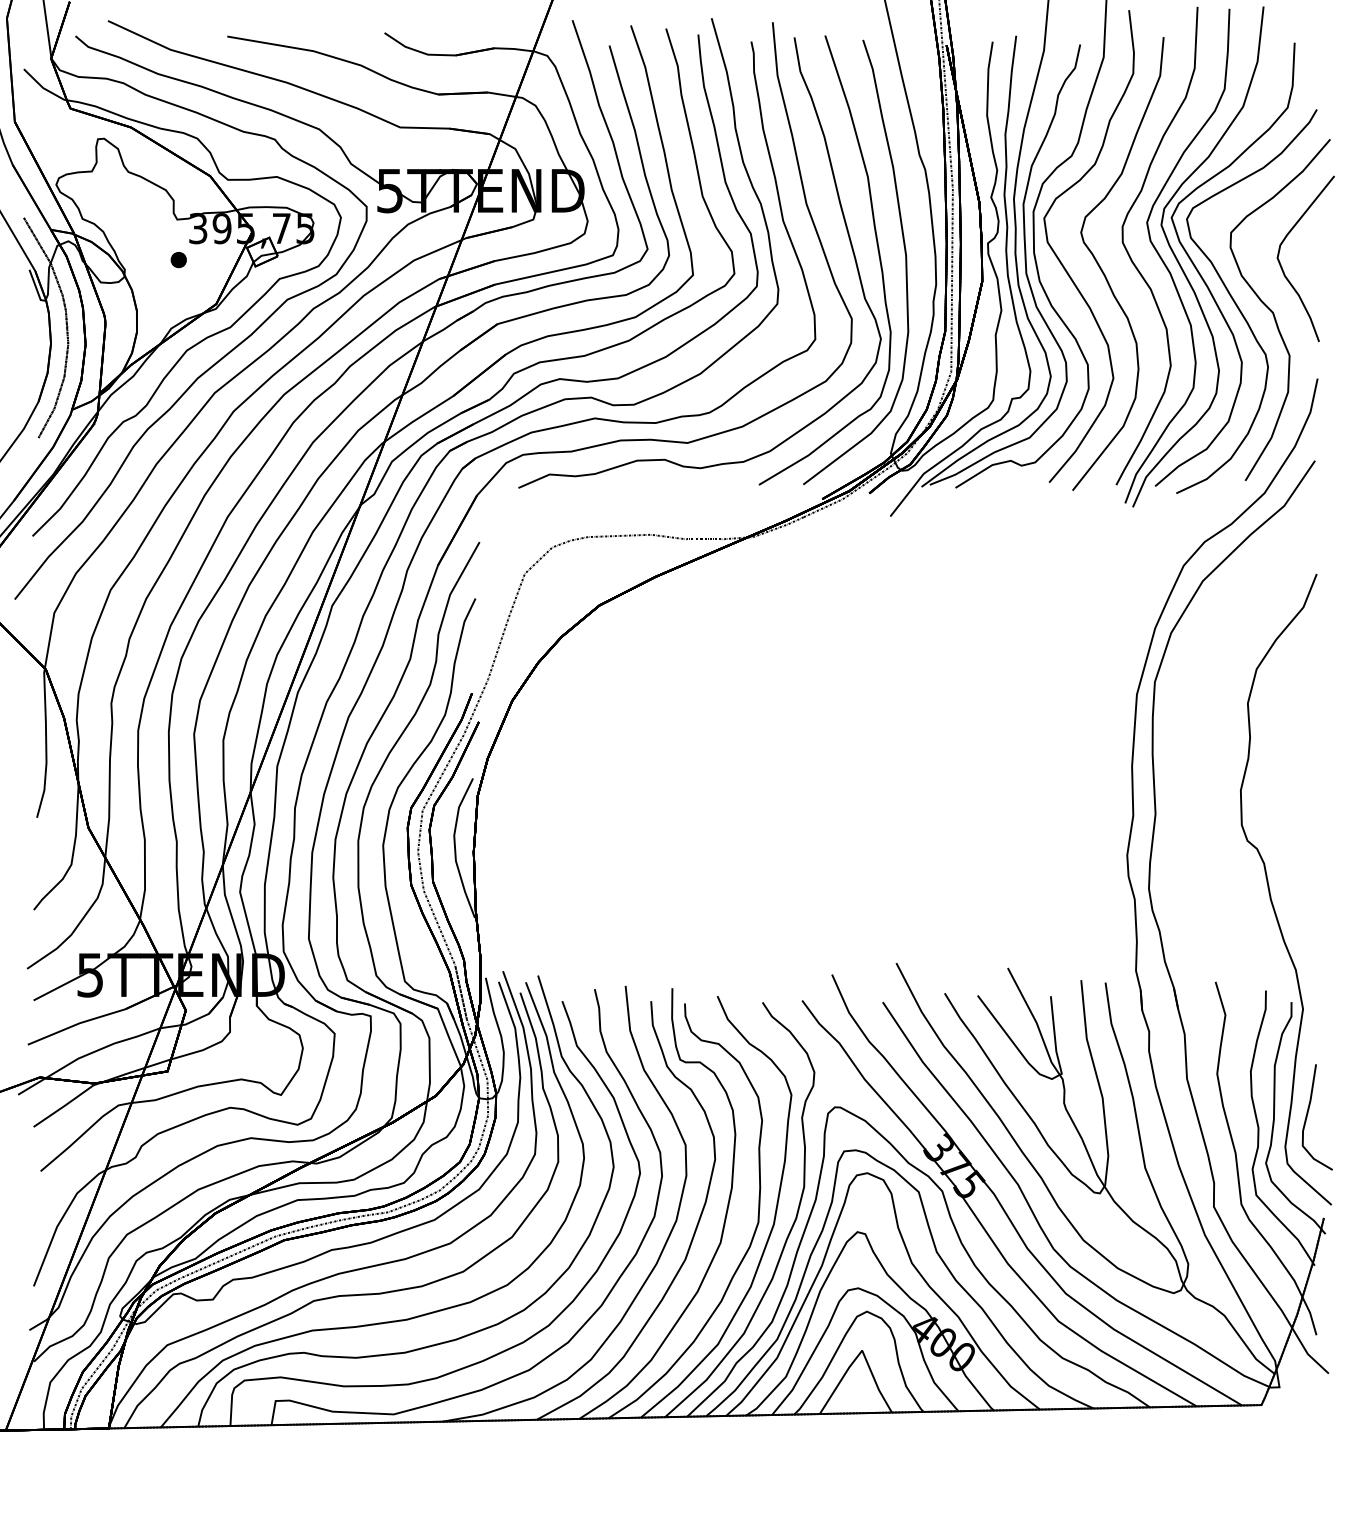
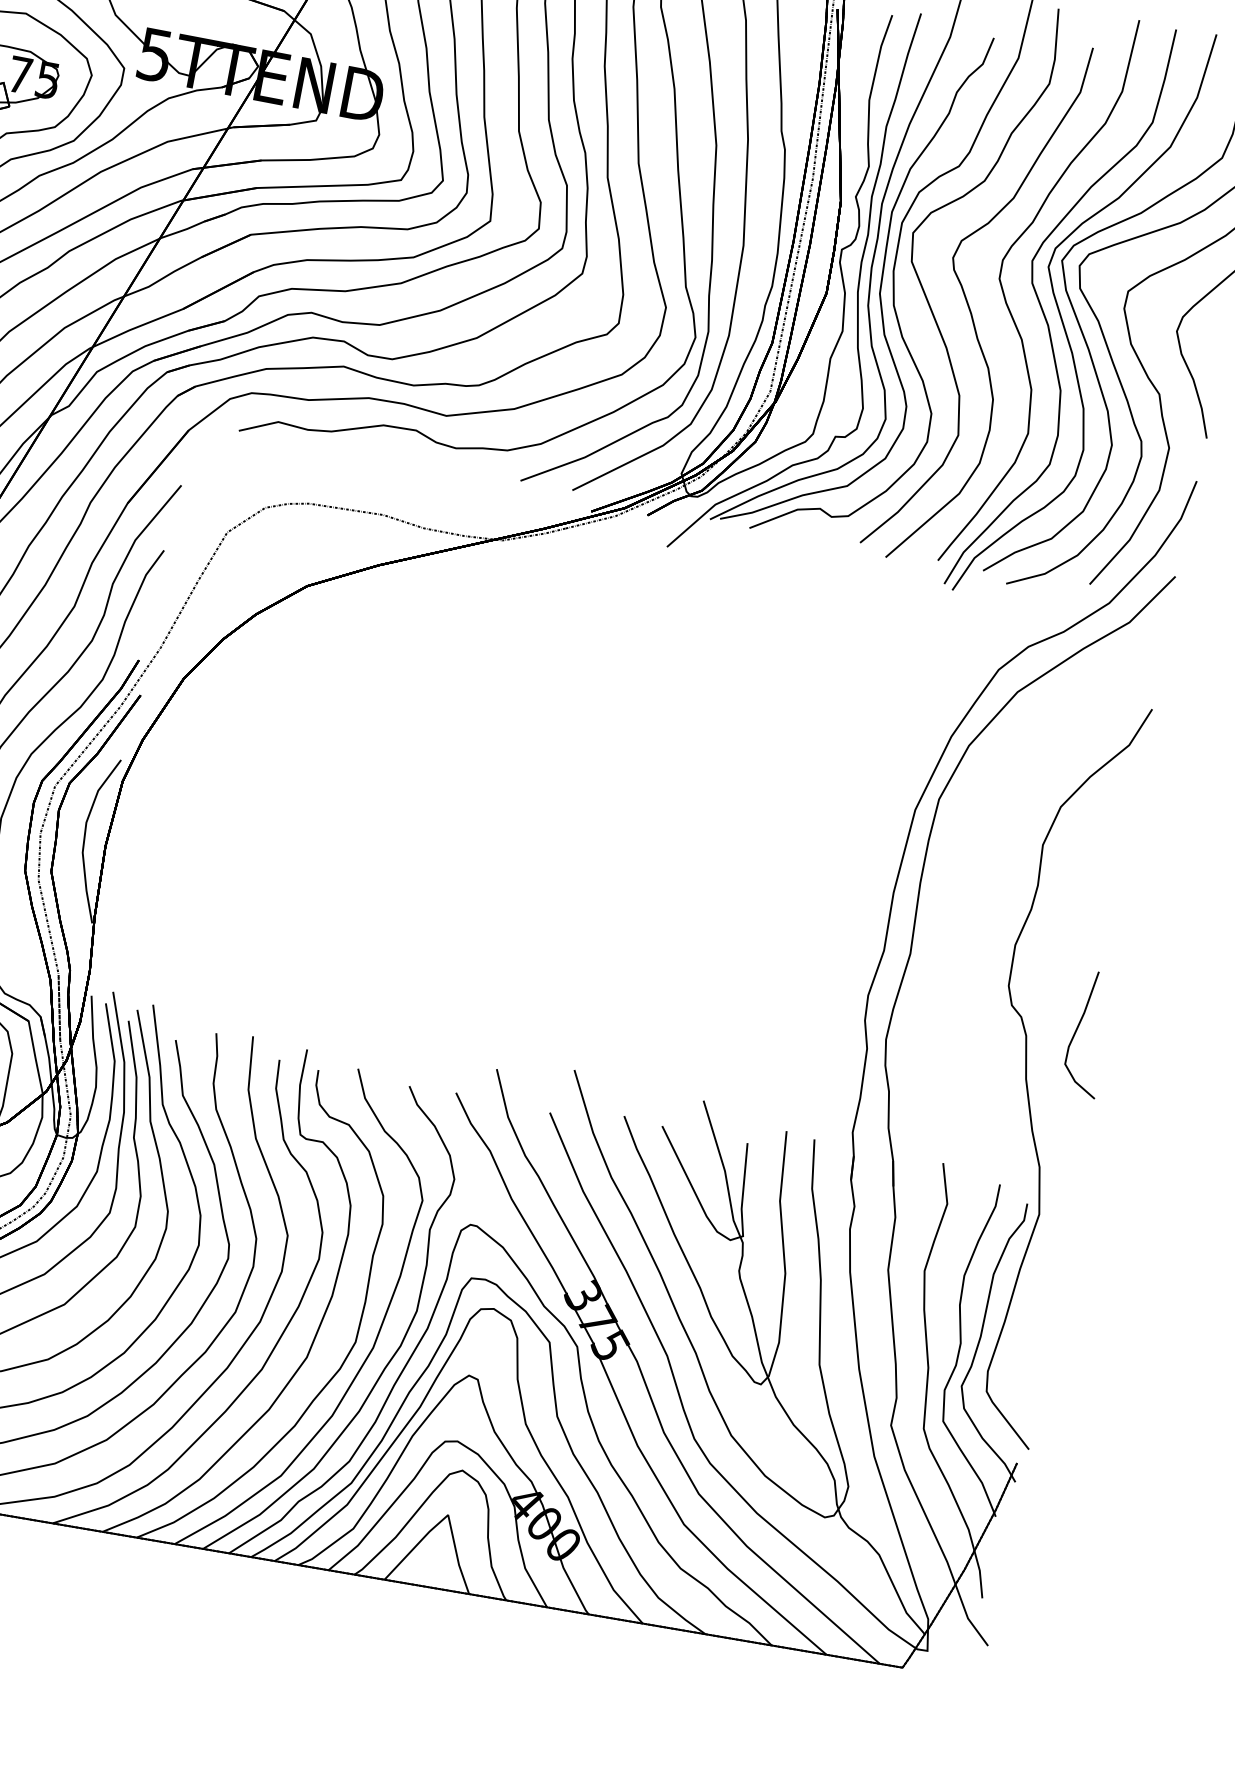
curve: (1308, 1113) -> (1079, 1027), moved

